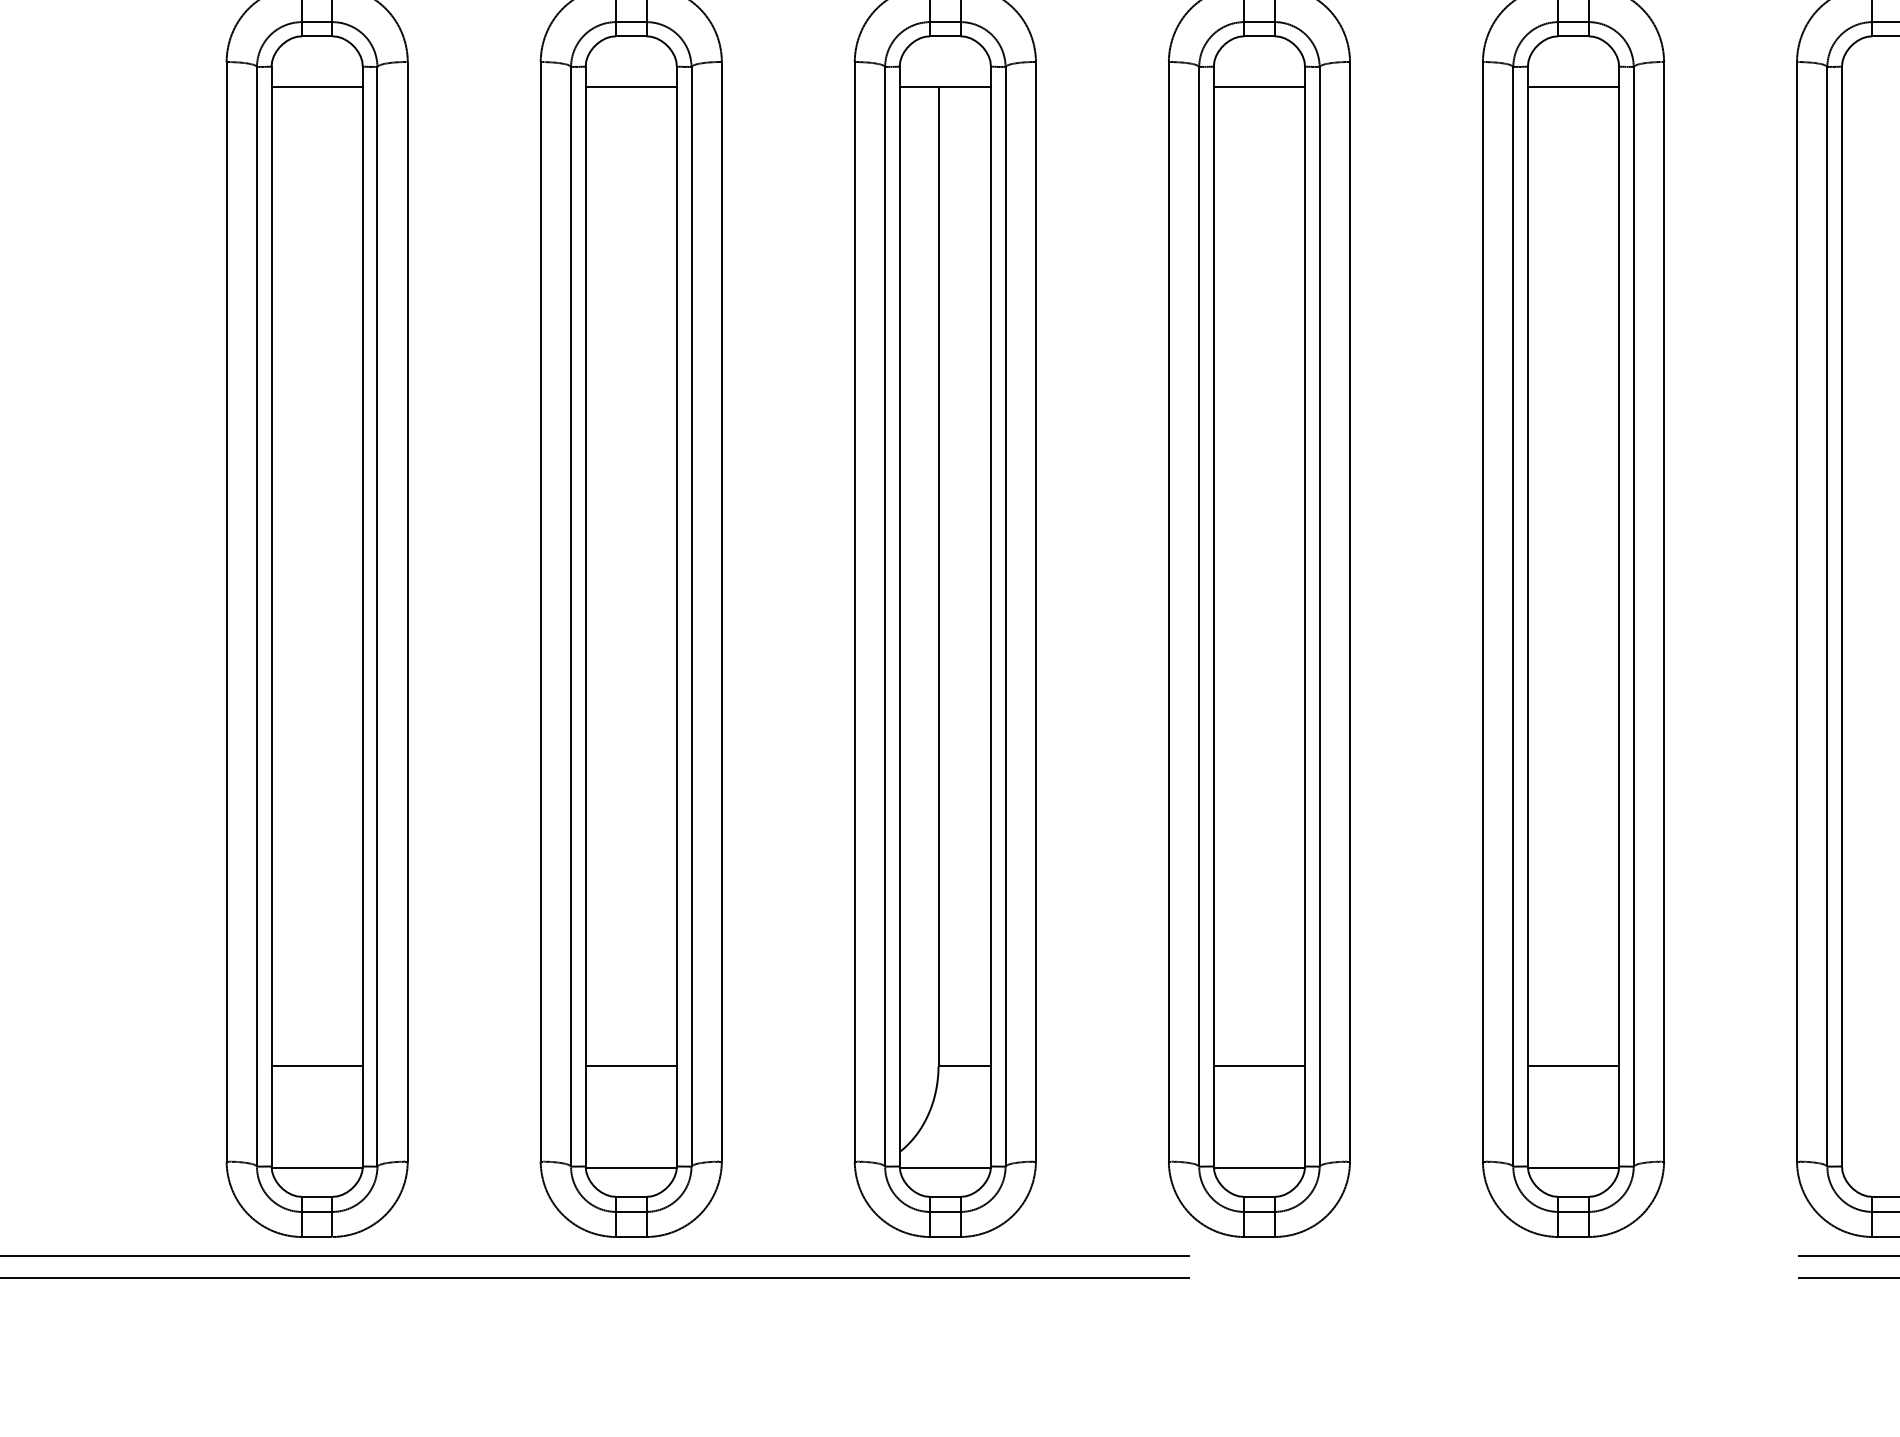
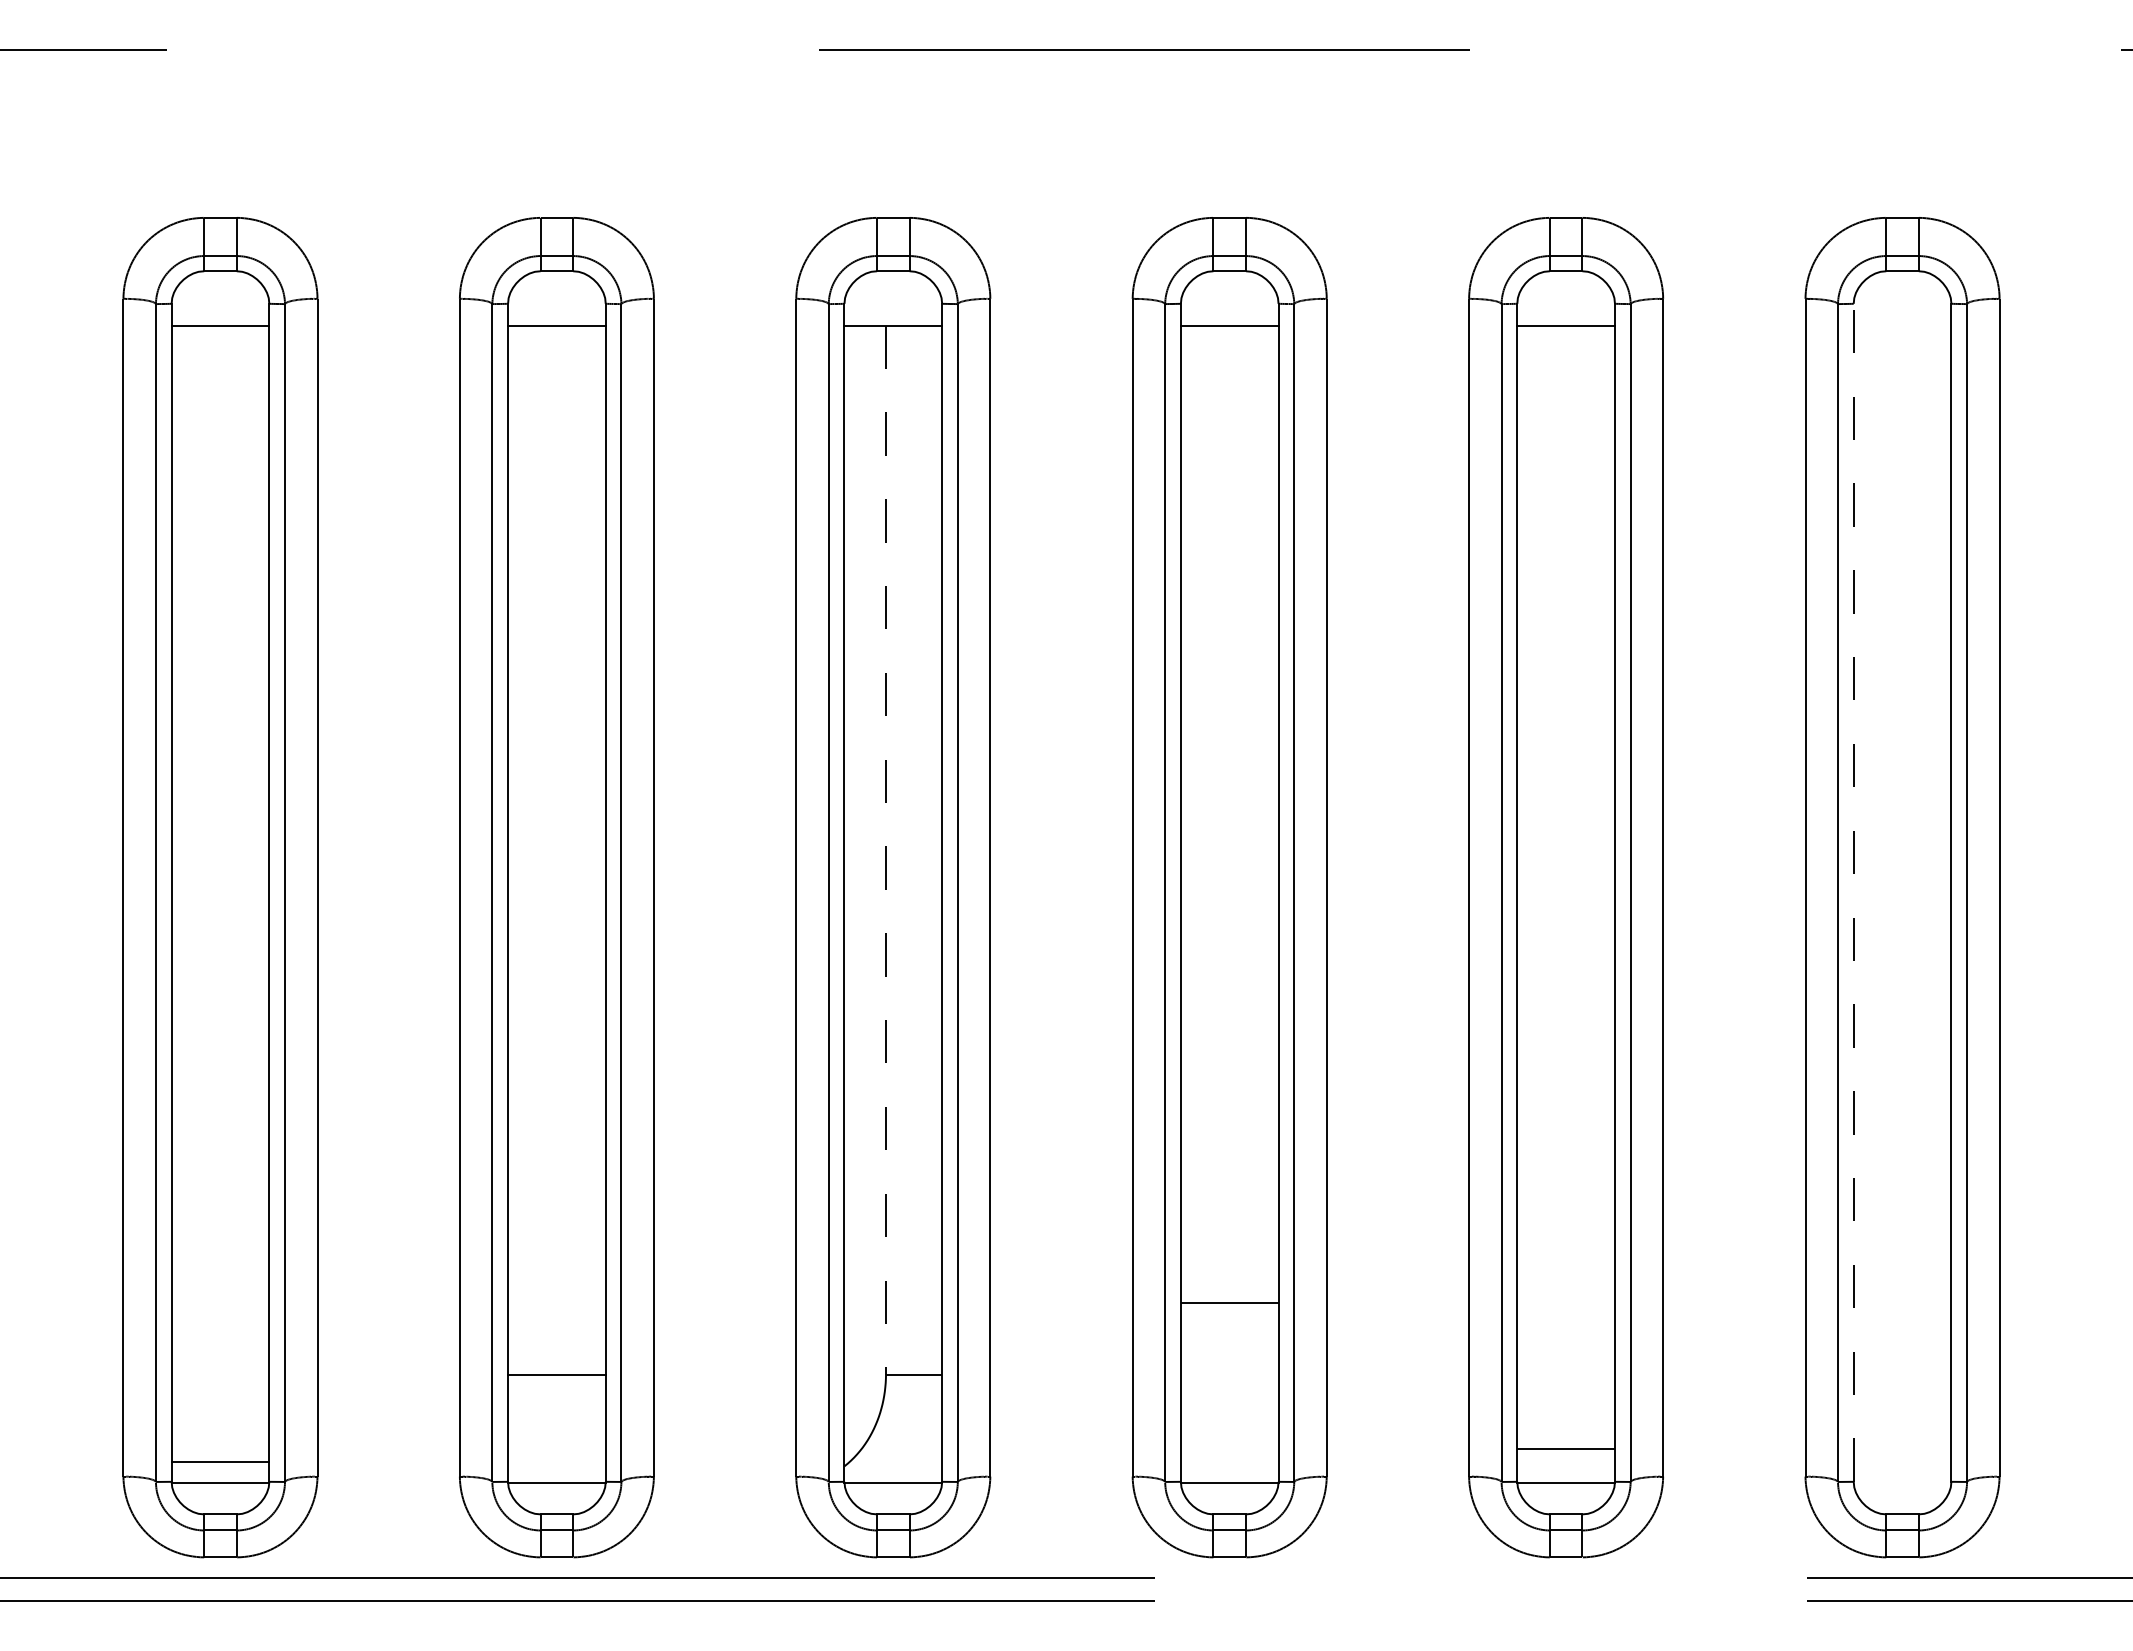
line: (939, 577) -> (886, 850), solid -> dashed
line: (1841, 616) -> (1853, 892), solid -> dashed
line: (317, 1066) -> (220, 1461), moved
line: (1259, 1066) -> (1229, 1302), moved
line: (1572, 1066) -> (1565, 1448), moved

